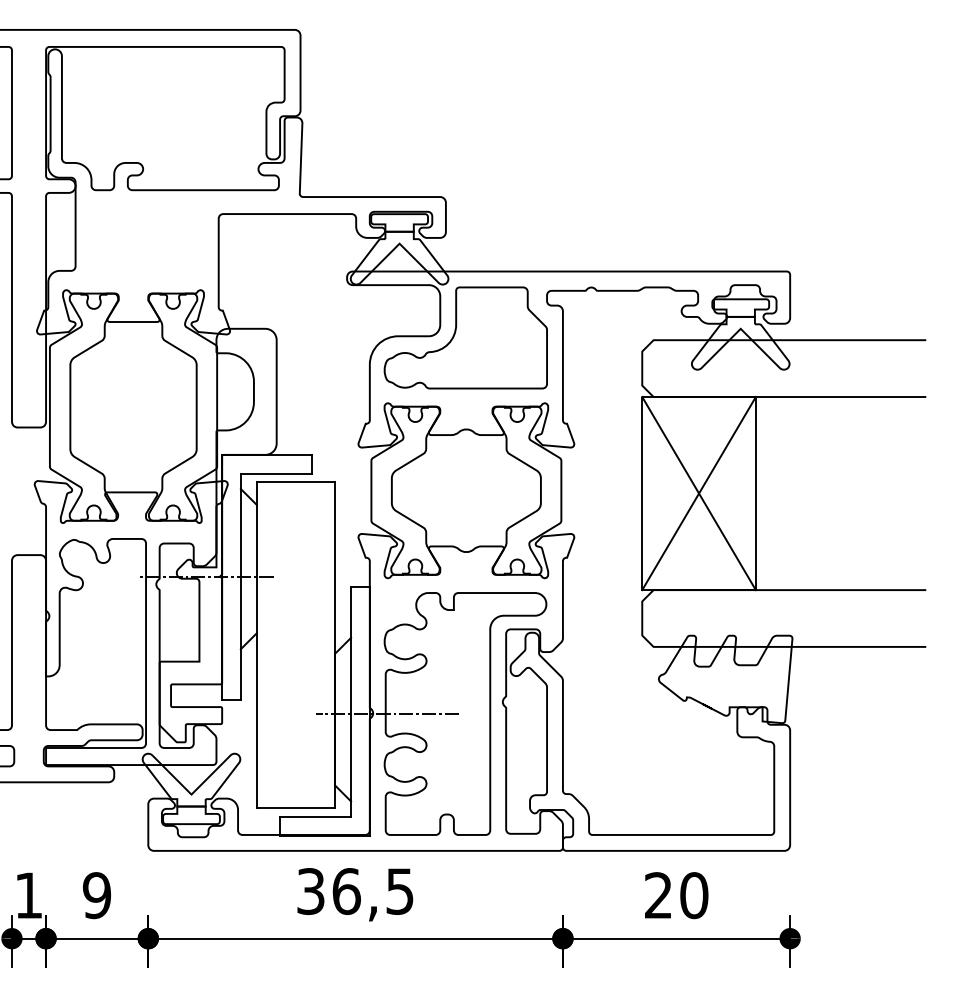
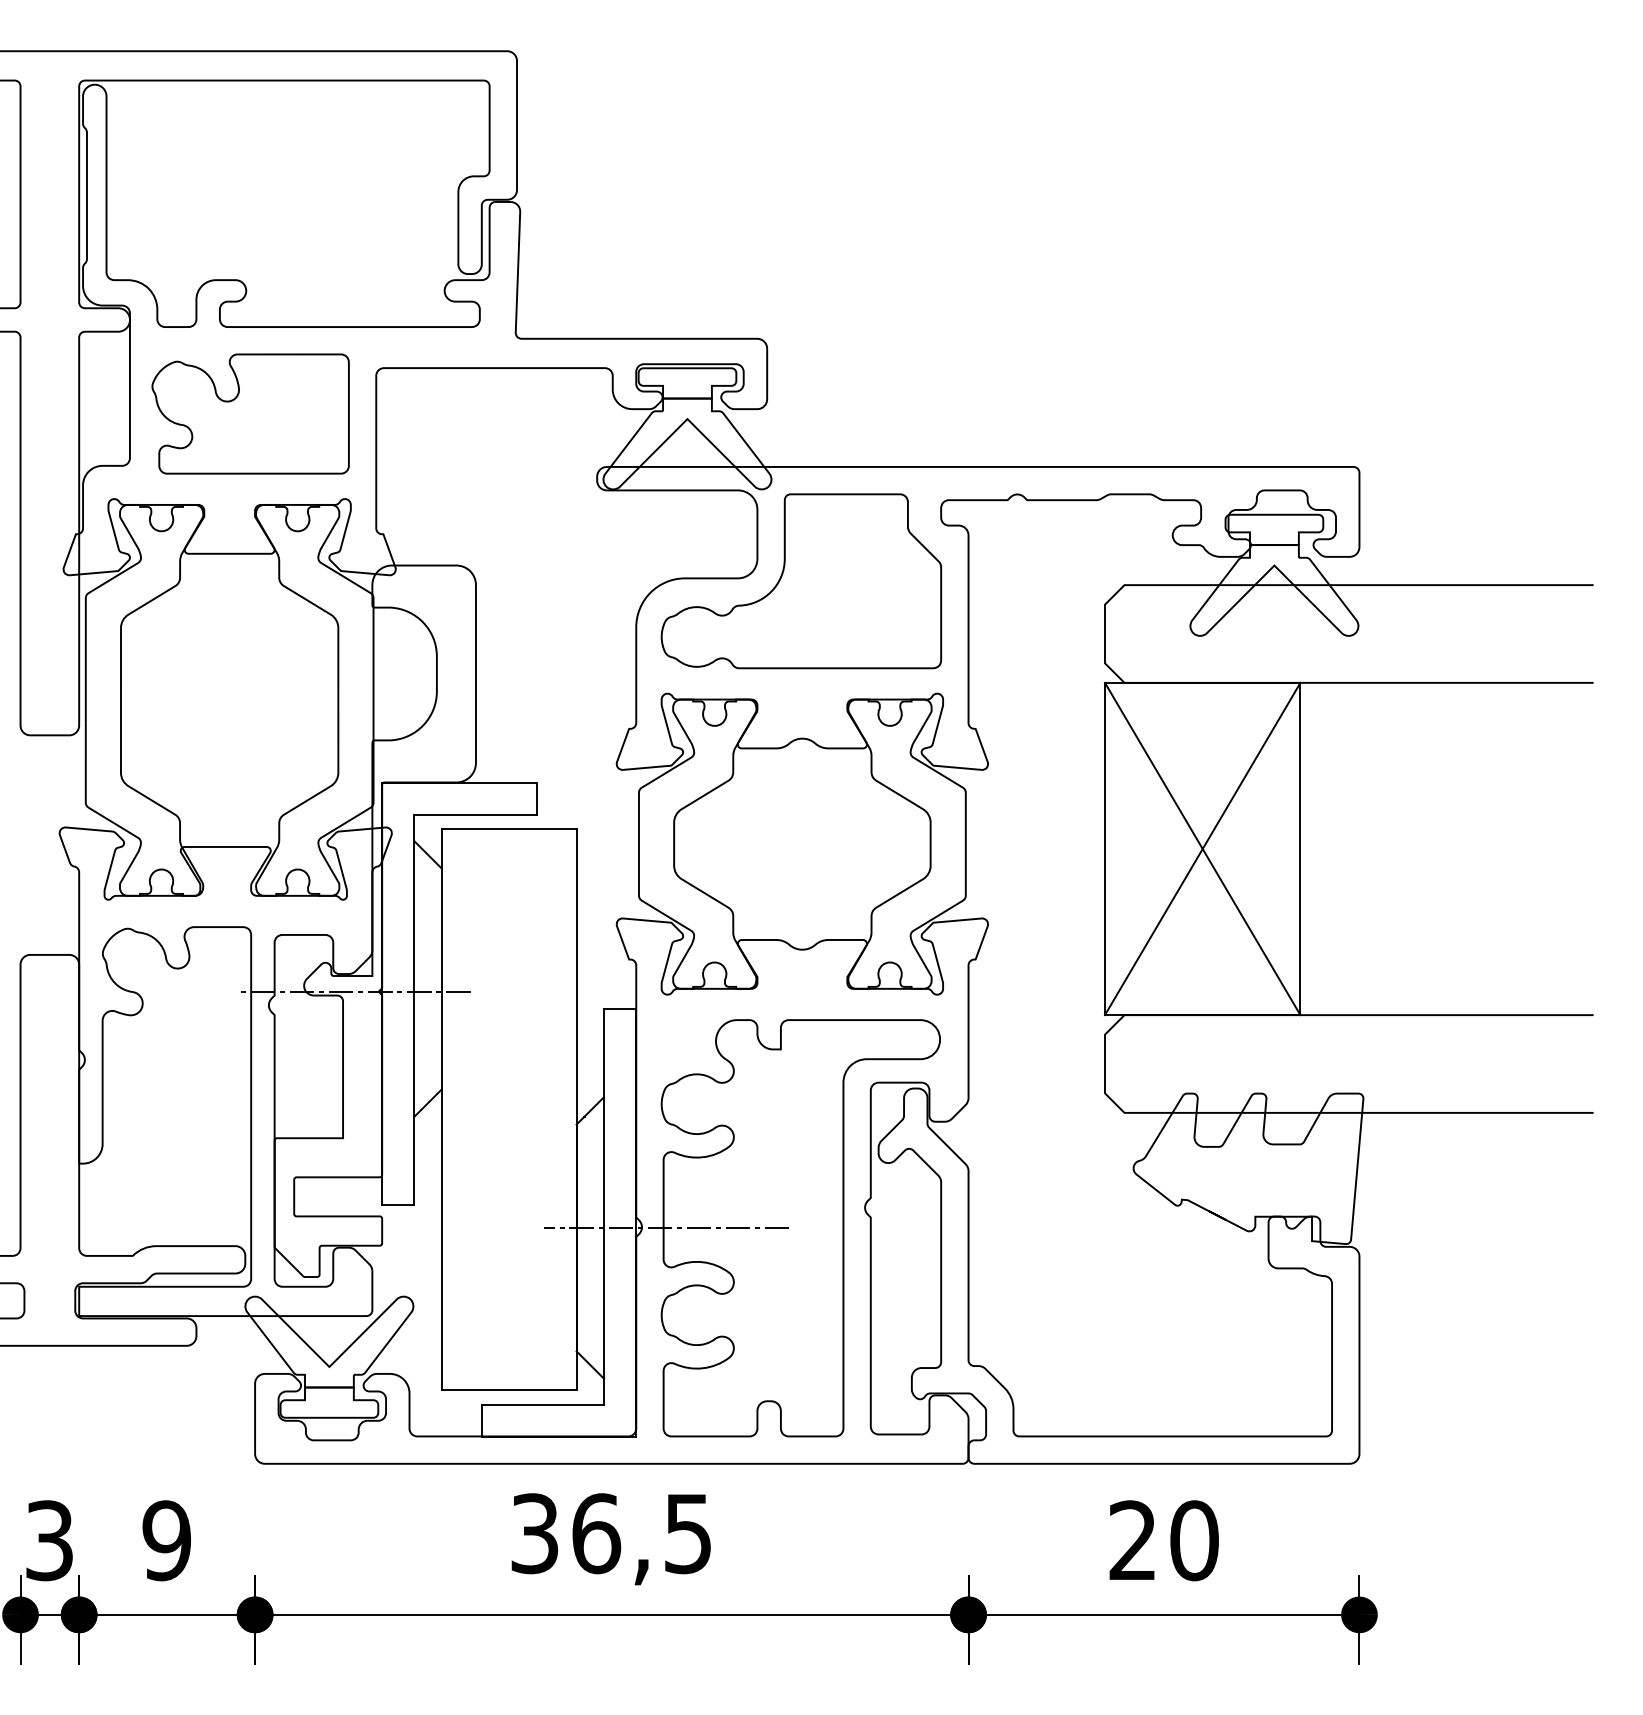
part: (145, 240) -> (250, 413), added
text: (28, 895) -> (48, 1540), 1 -> 3

